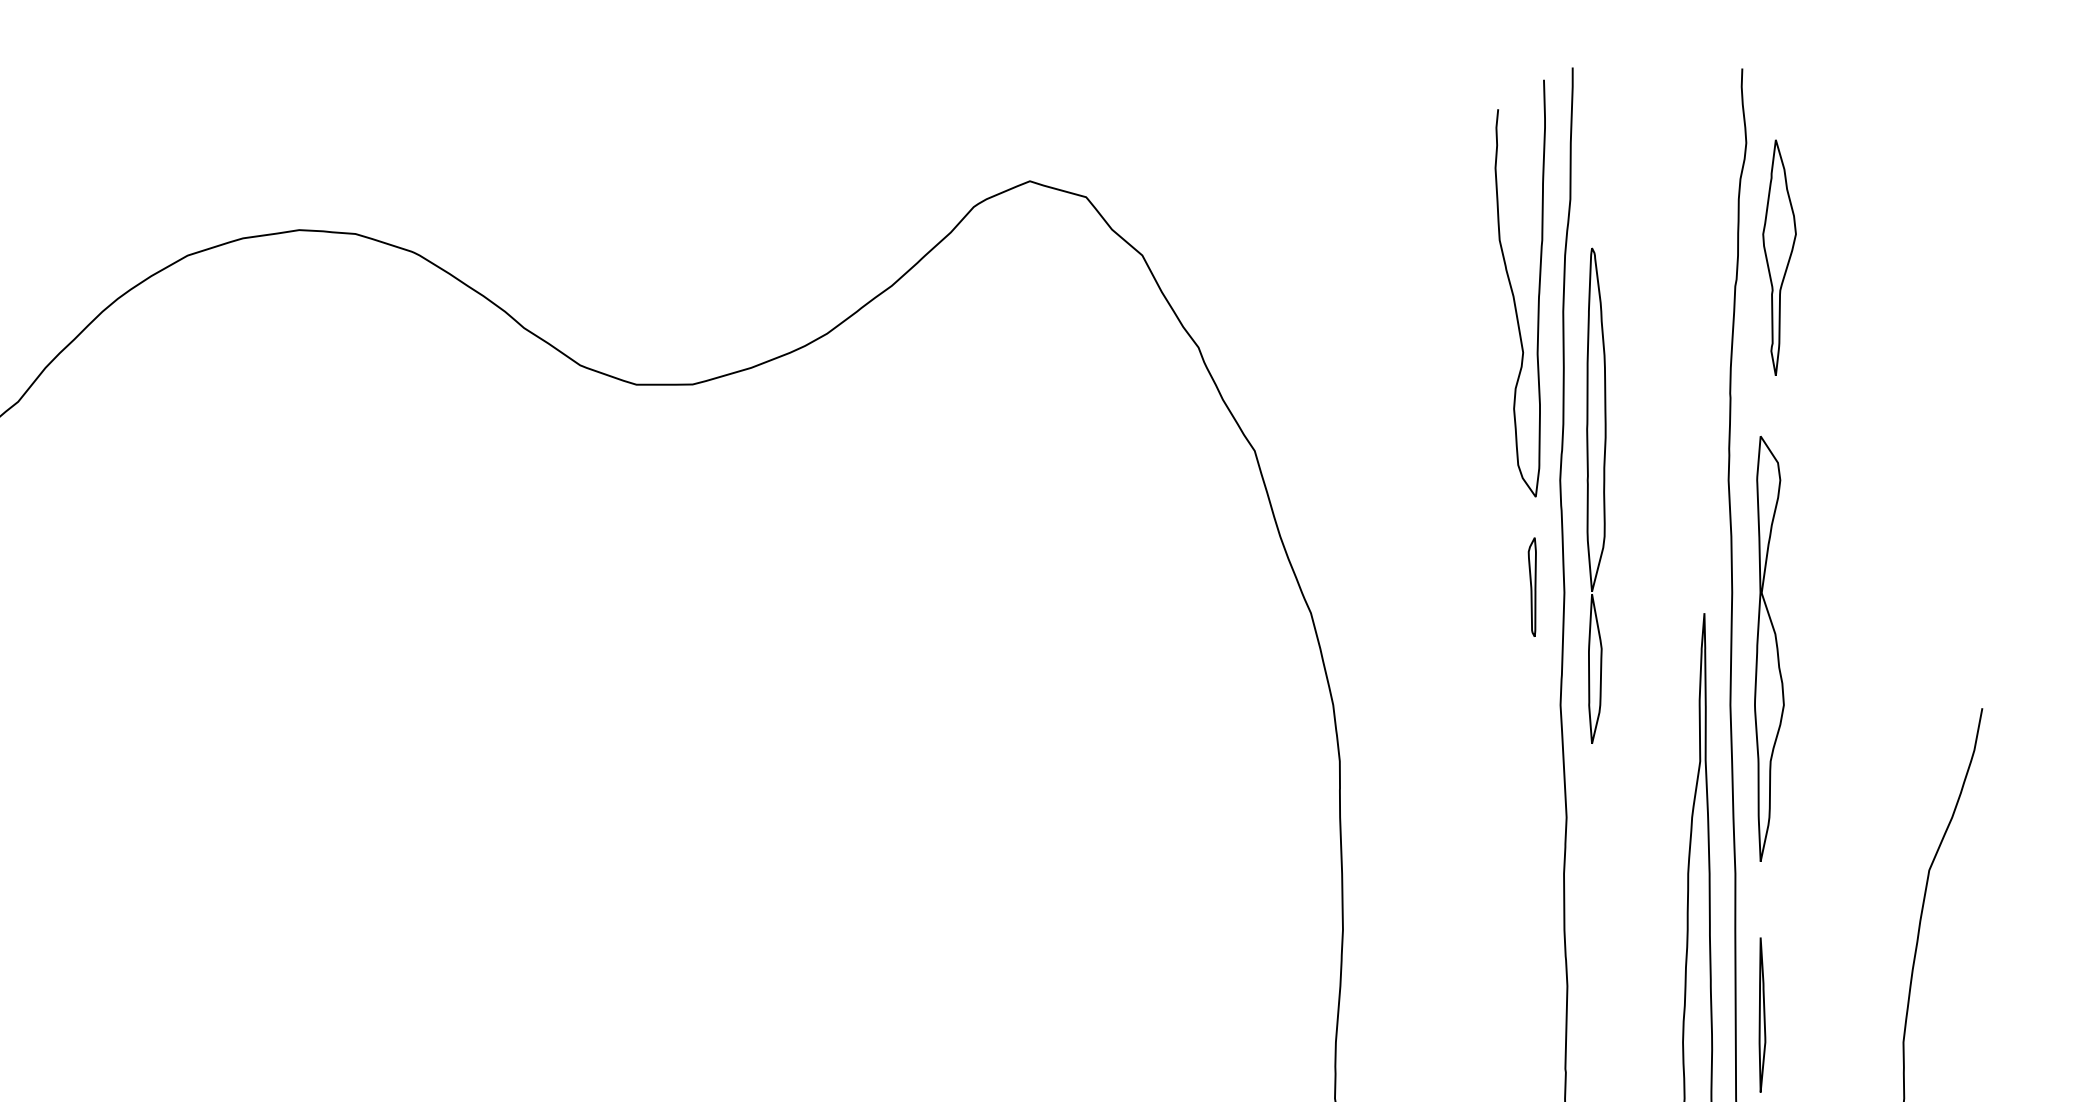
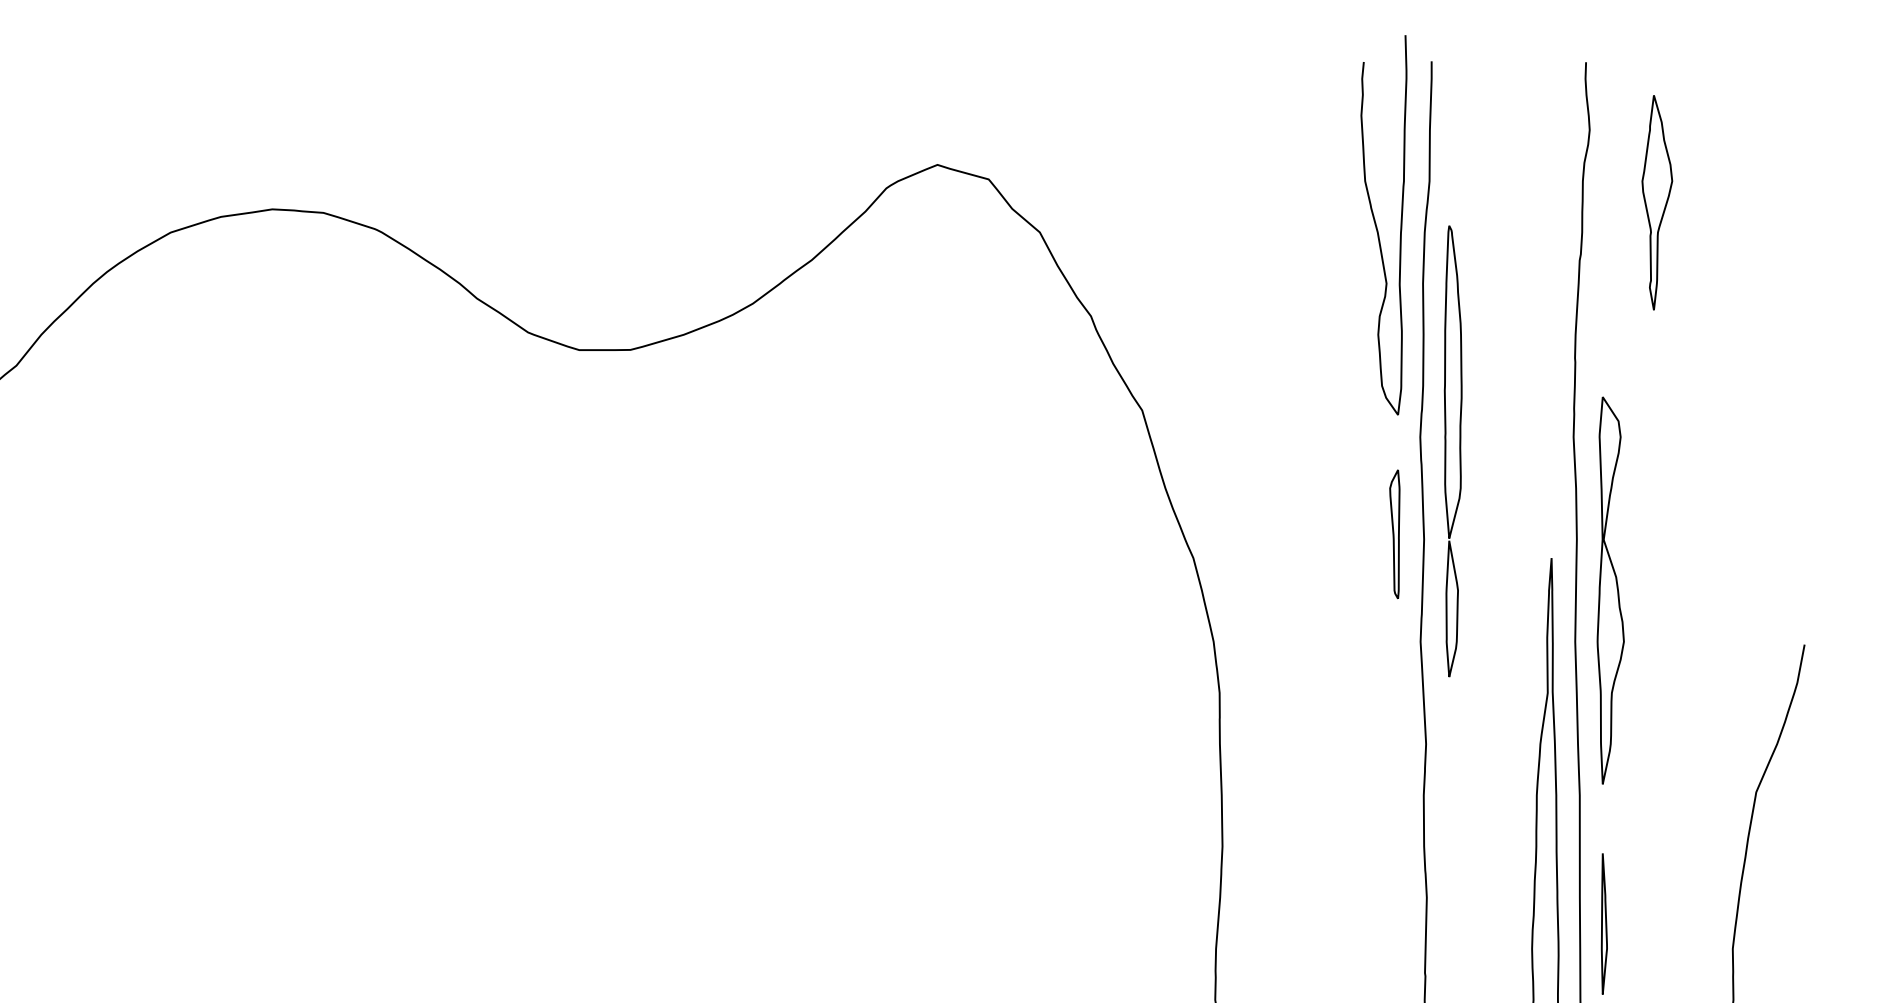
part: (1779, 257) -> (1657, 202), moved
curve: (1513, 291) -> (1377, 227), moved
part: (1532, 587) -> (1395, 534), size x1.43

